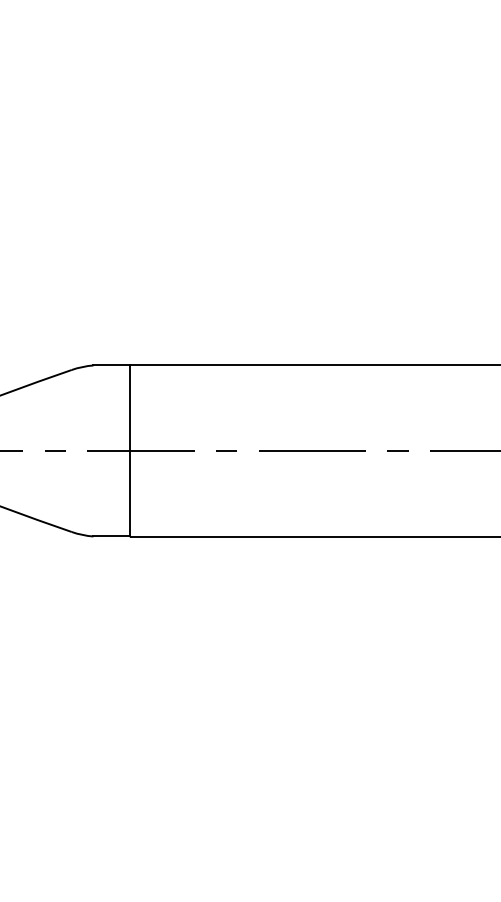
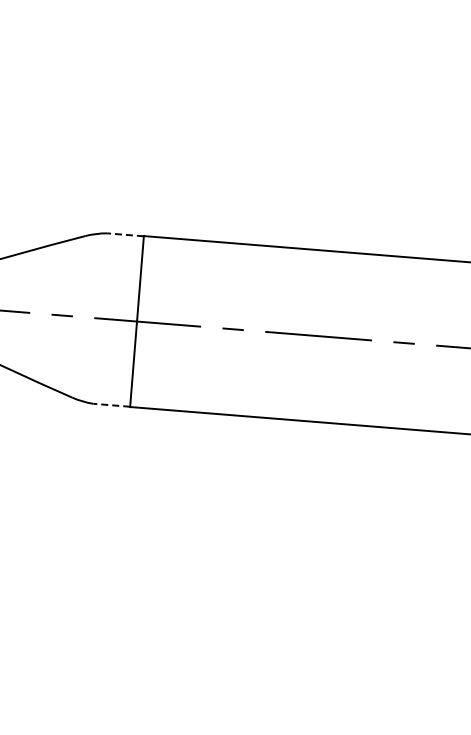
line: (111, 365) -> (125, 234), solid -> dashed
line: (111, 536) -> (111, 405), solid -> dashed

